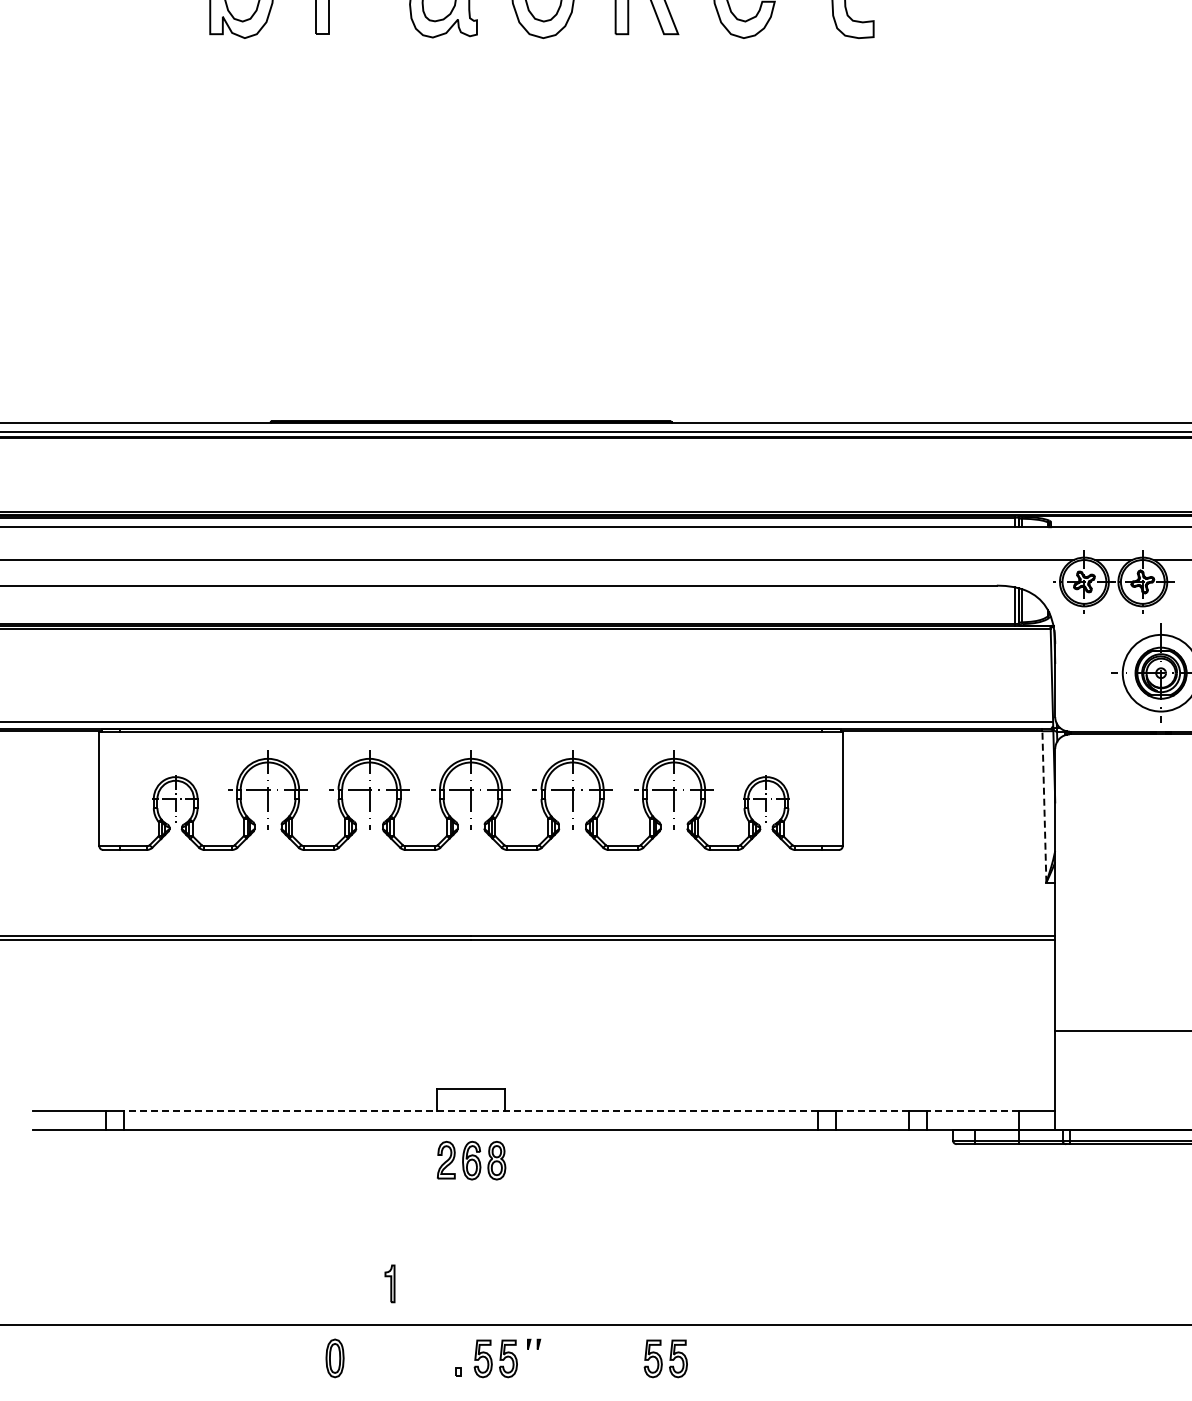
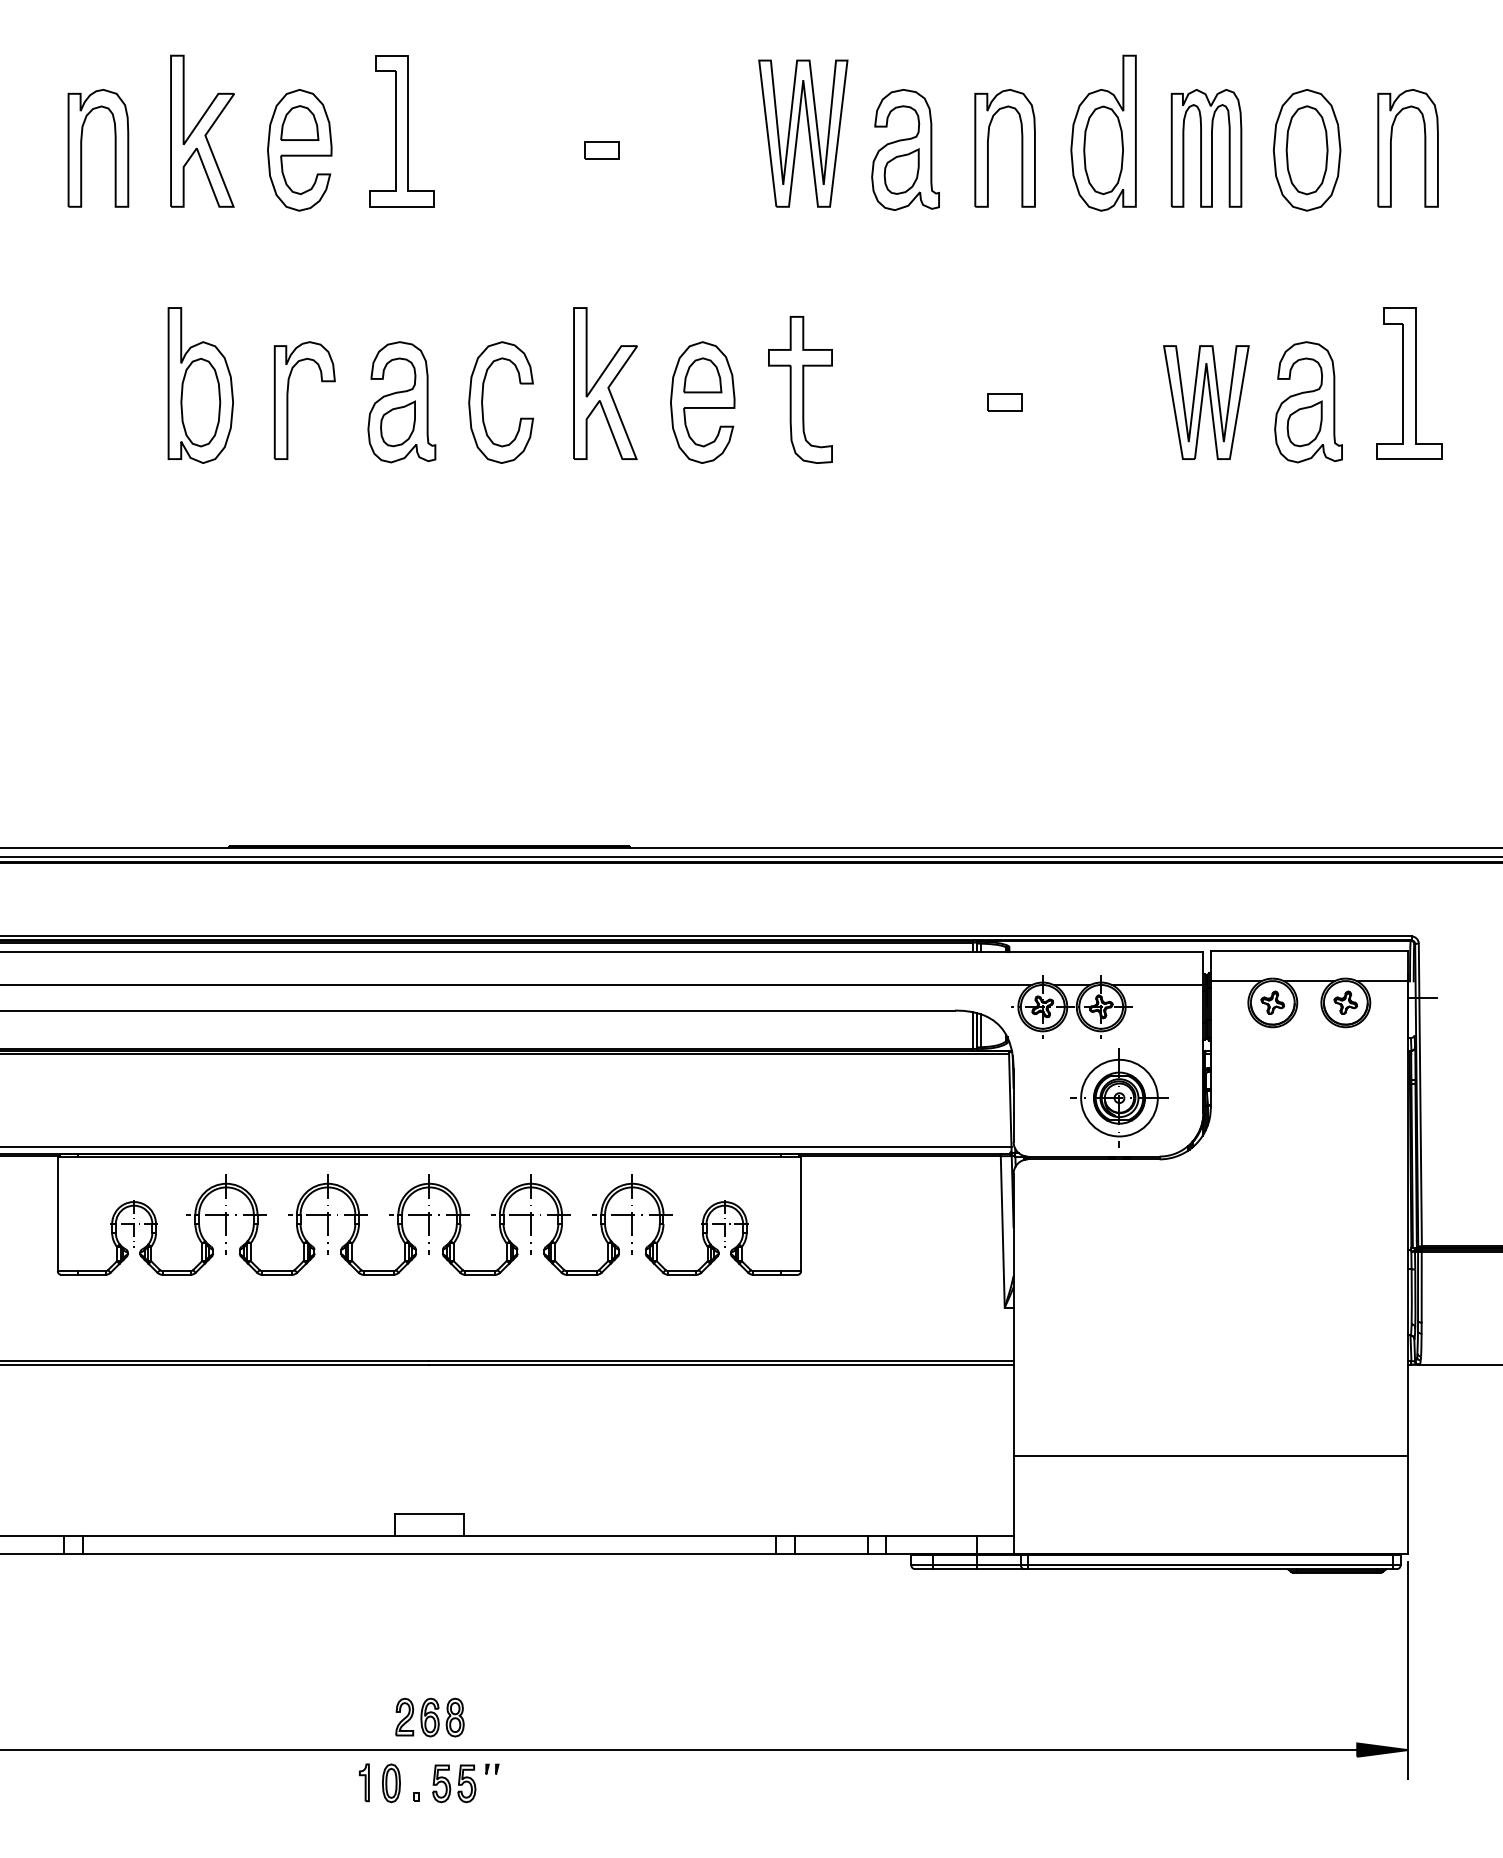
line: (1044, 806) -> (1002, 1231), dashed -> solid
line: (471, 1111) -> (429, 1536), dashed -> solid
line: (873, 1111) -> (831, 1536), dashed -> solid
line: (973, 1111) -> (931, 1536), dashed -> solid
part: (471, 1160) -> (429, 1717), moved
part: (390, 1283) -> (364, 1782), moved
part: (335, 1358) -> (391, 1783), moved
part: (666, 1358) -> (624, 1783), removed

